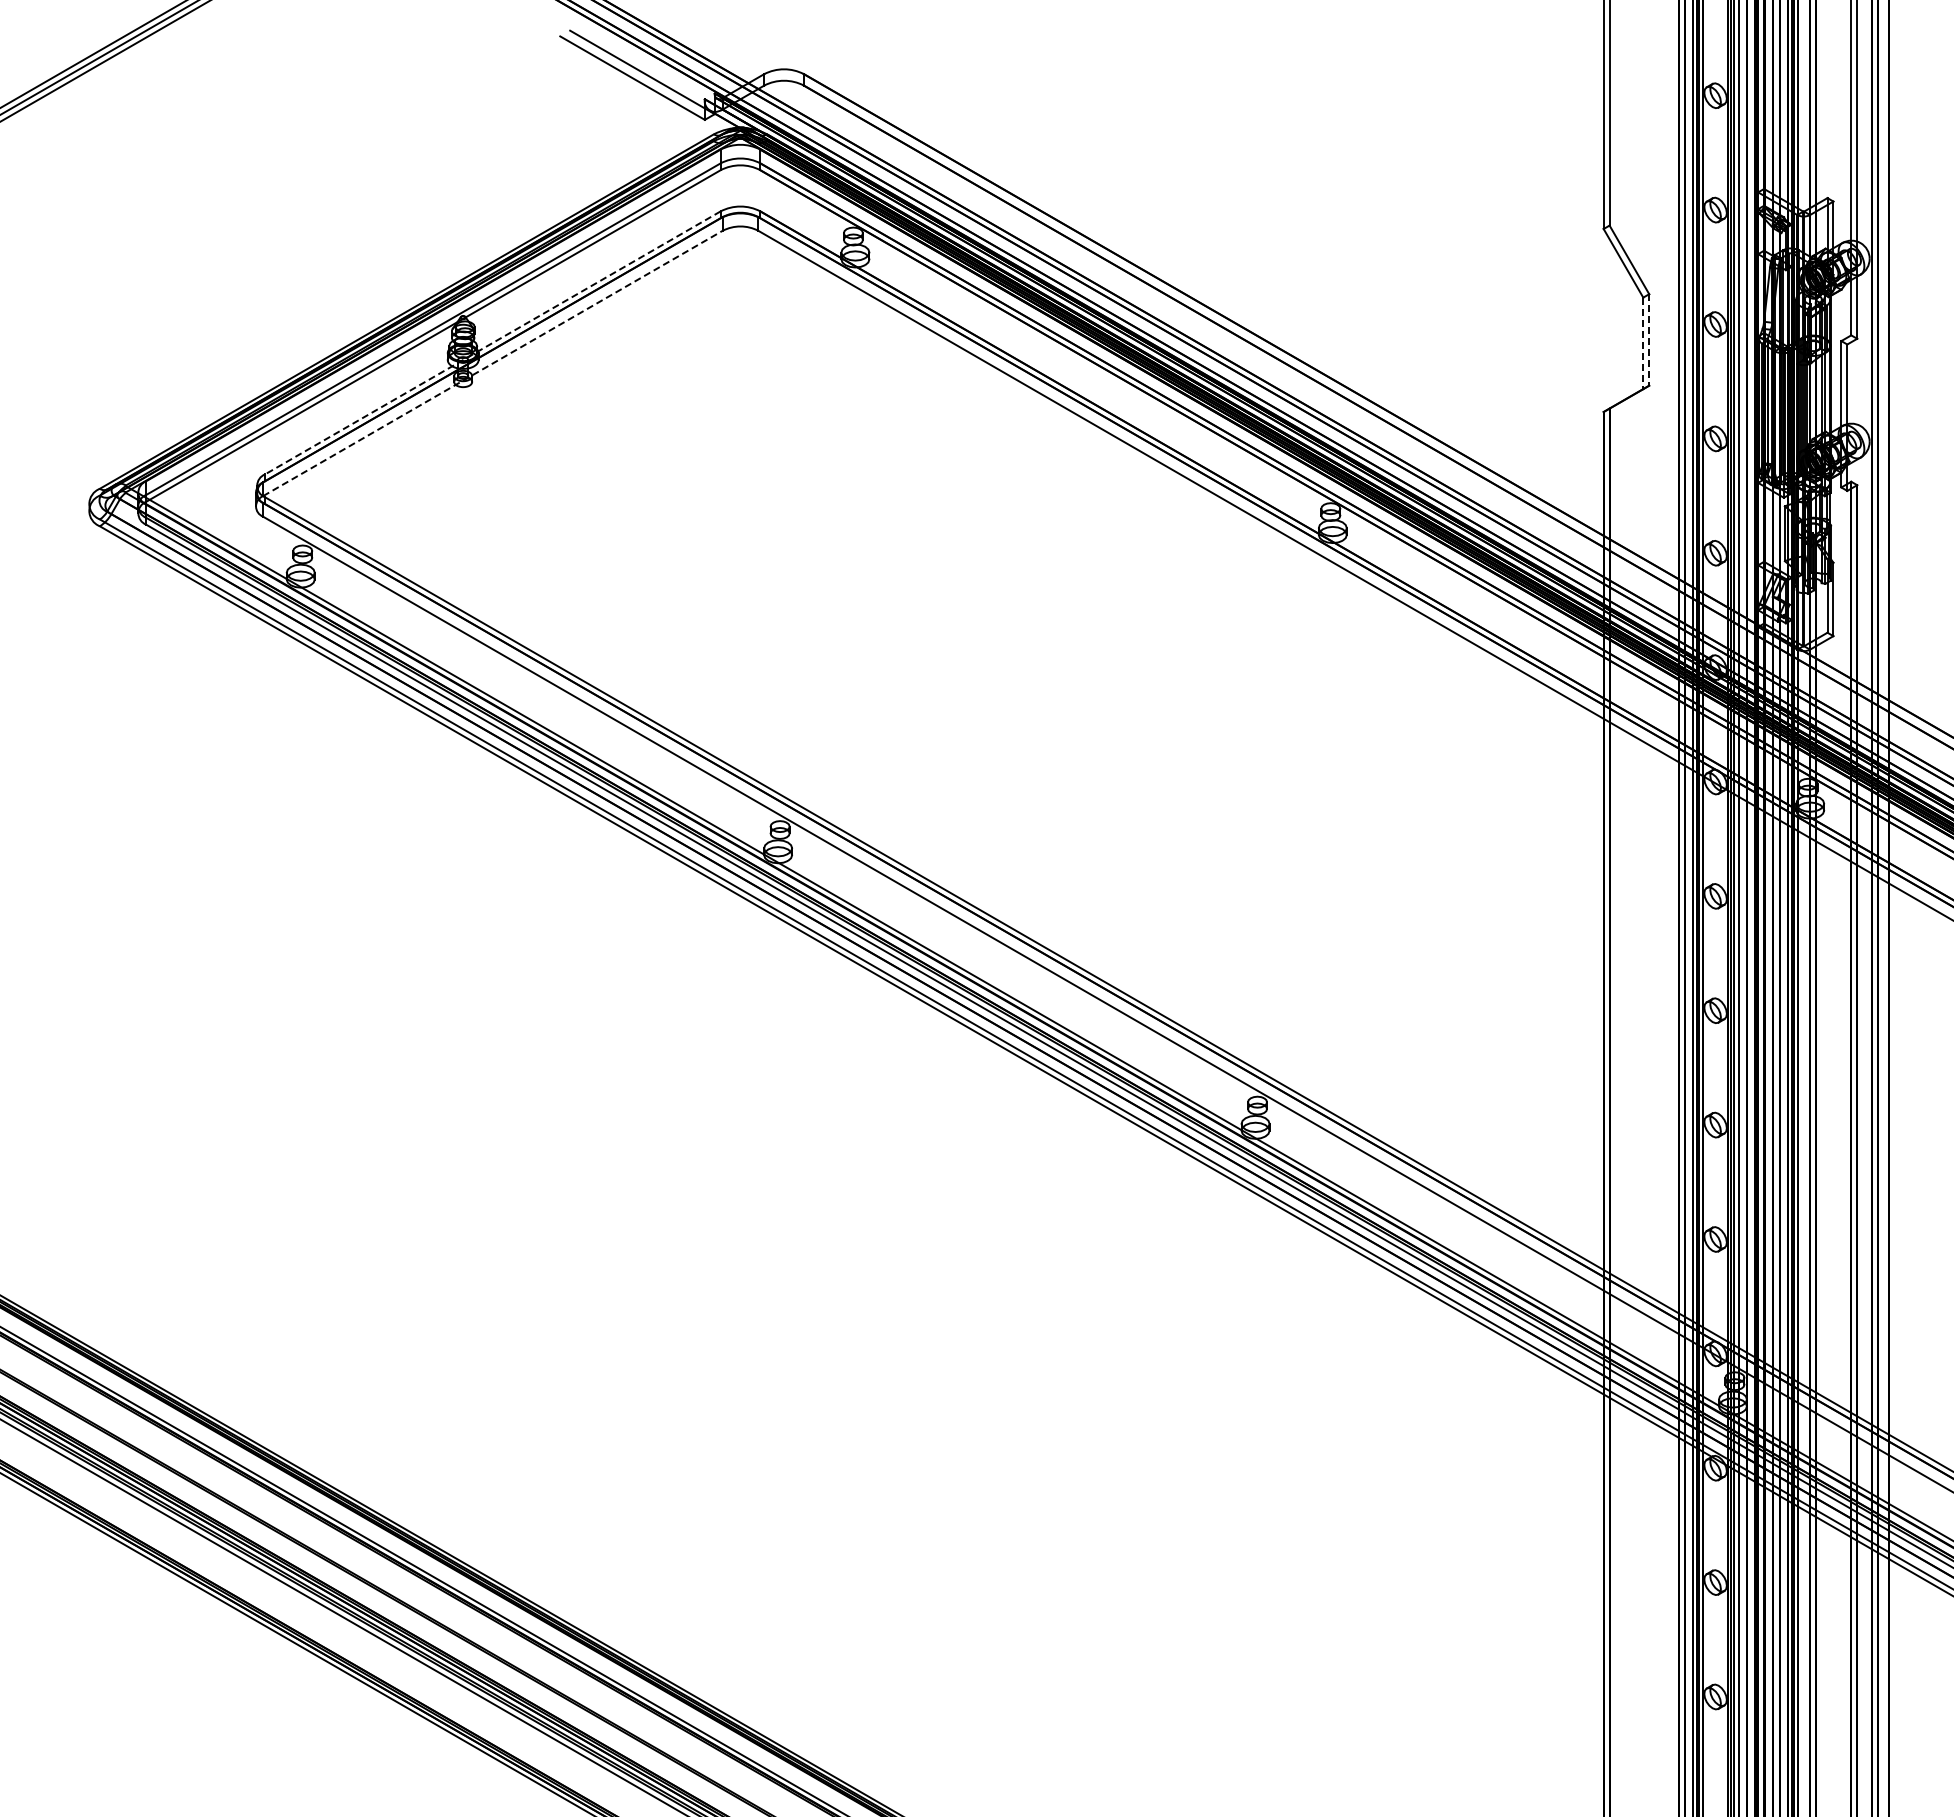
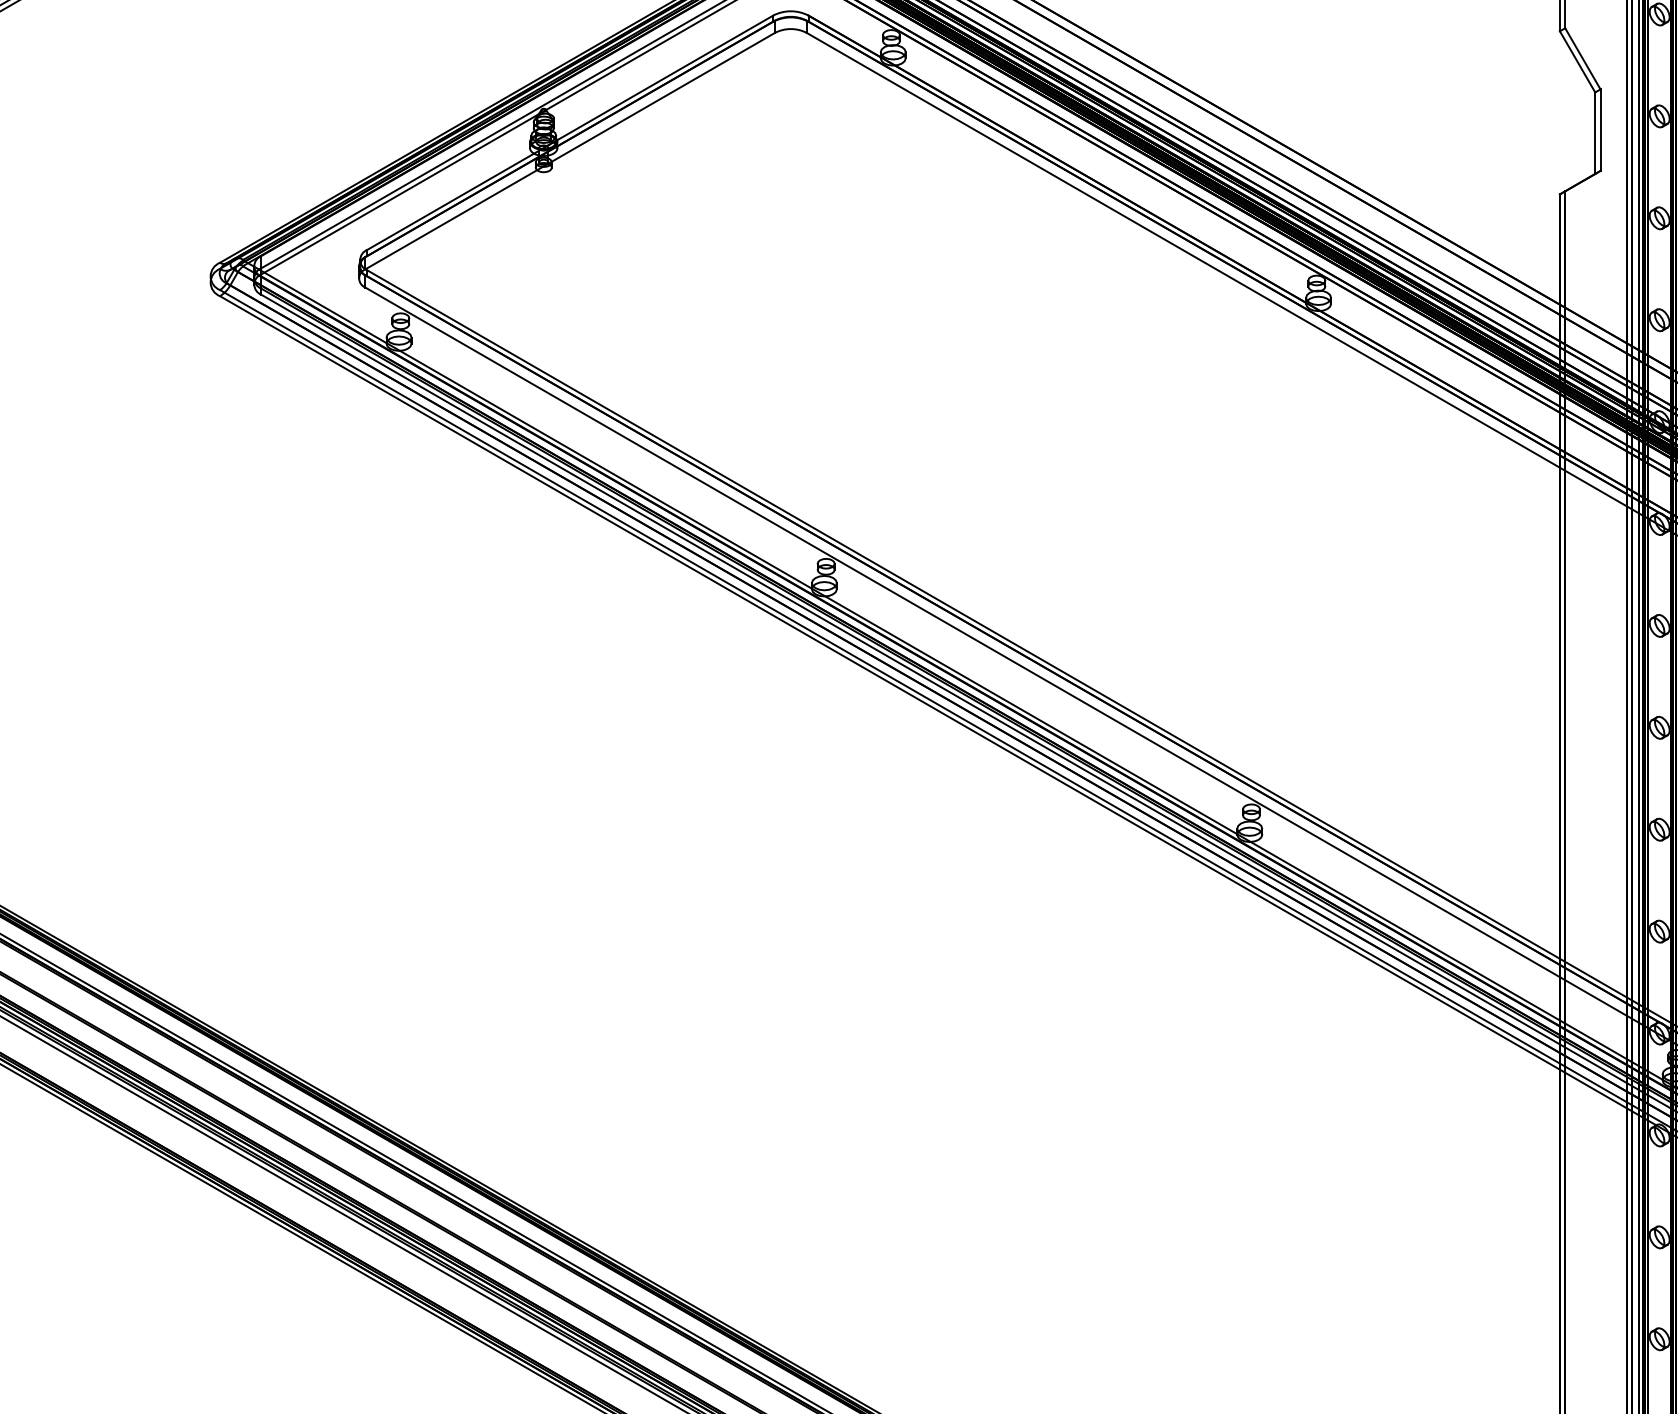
line: (1649, 339) -> (1600, 129), dashed -> solid
line: (492, 343) -> (569, 133), dashed -> solid
line: (1643, 343) -> (1595, 133), dashed -> solid
line: (493, 363) -> (570, 151), dashed -> solid

